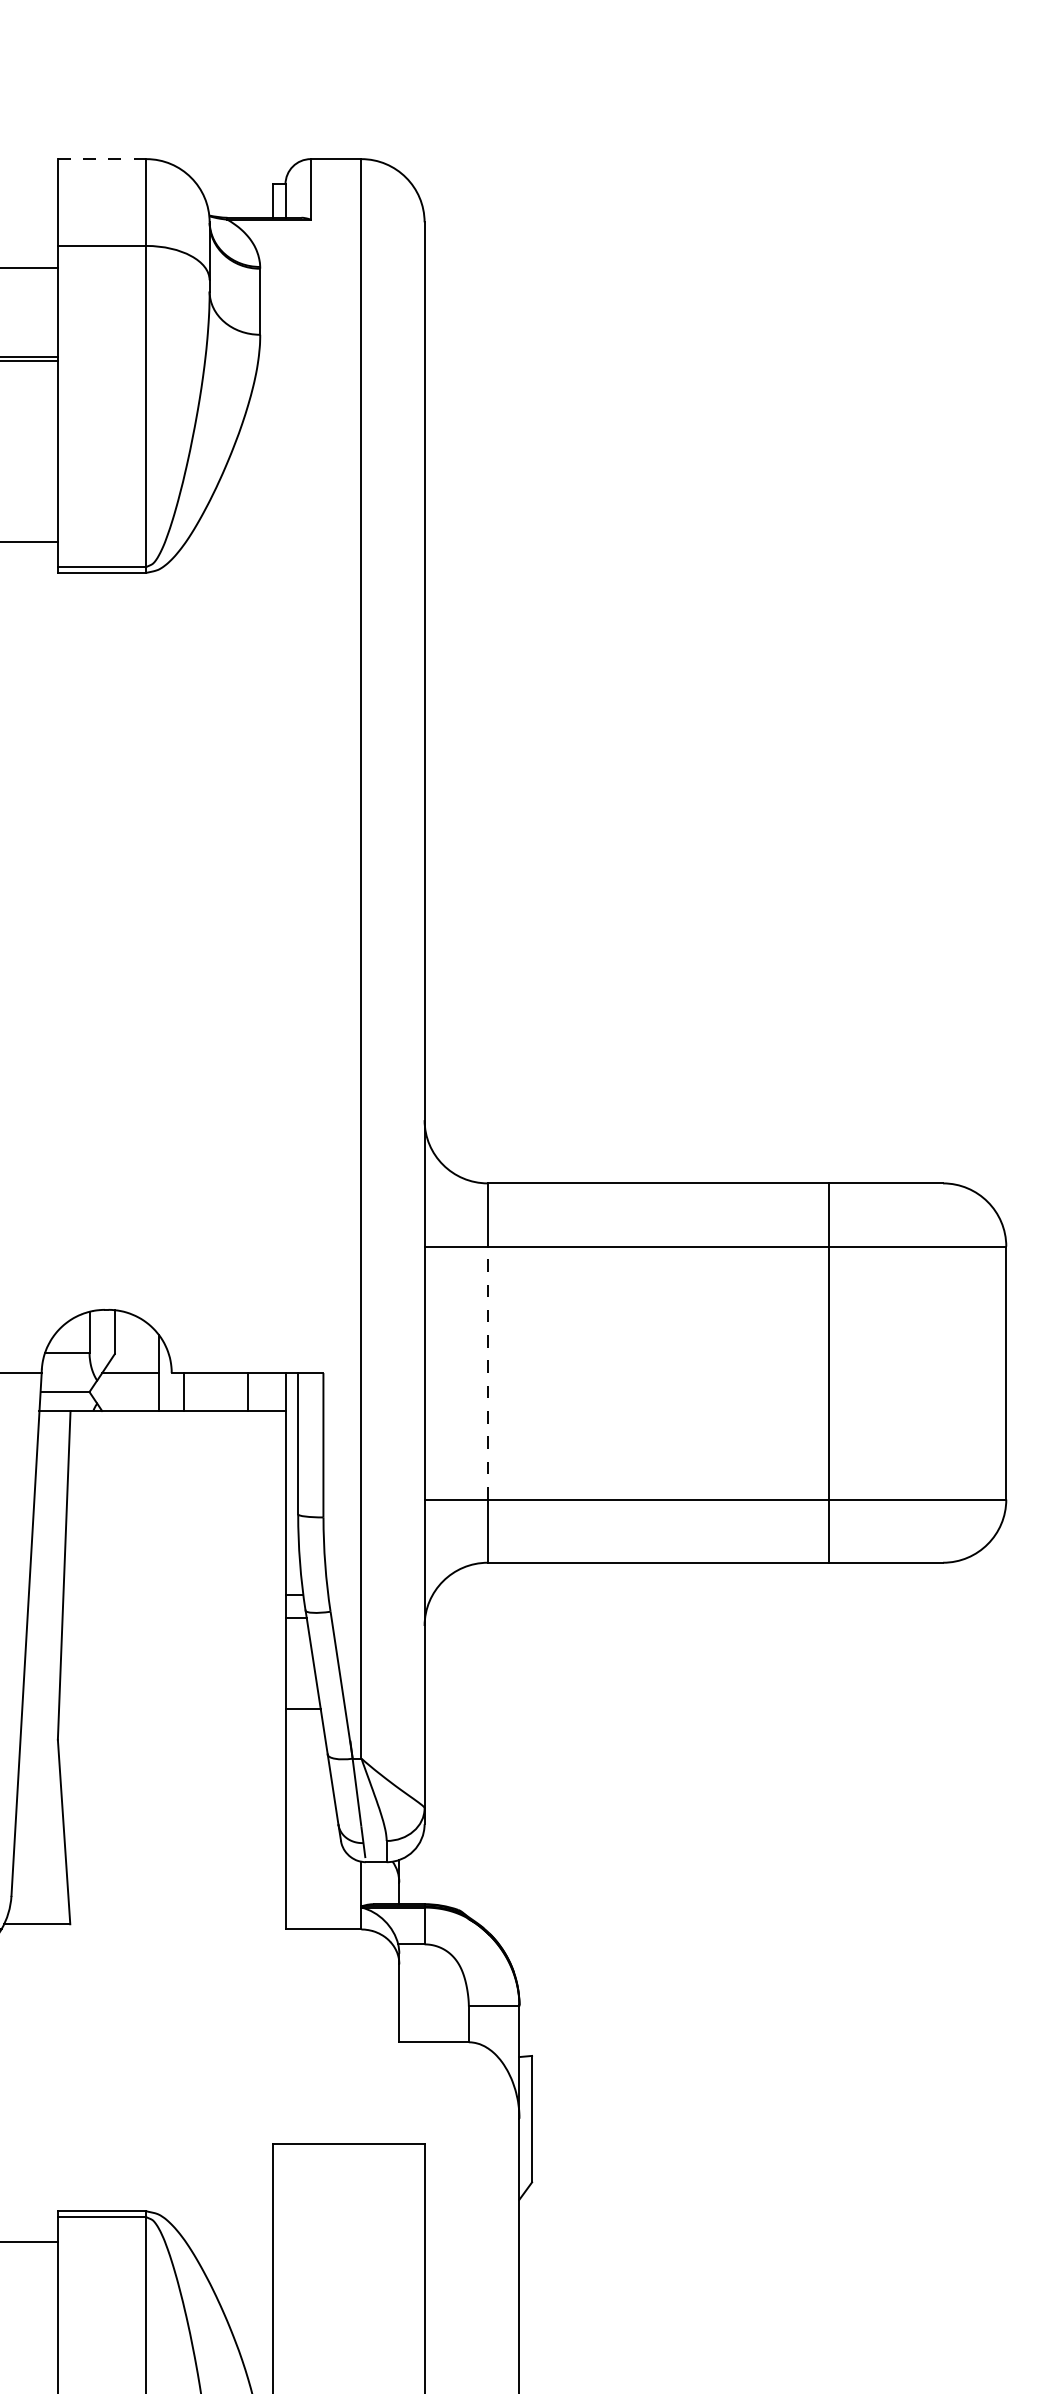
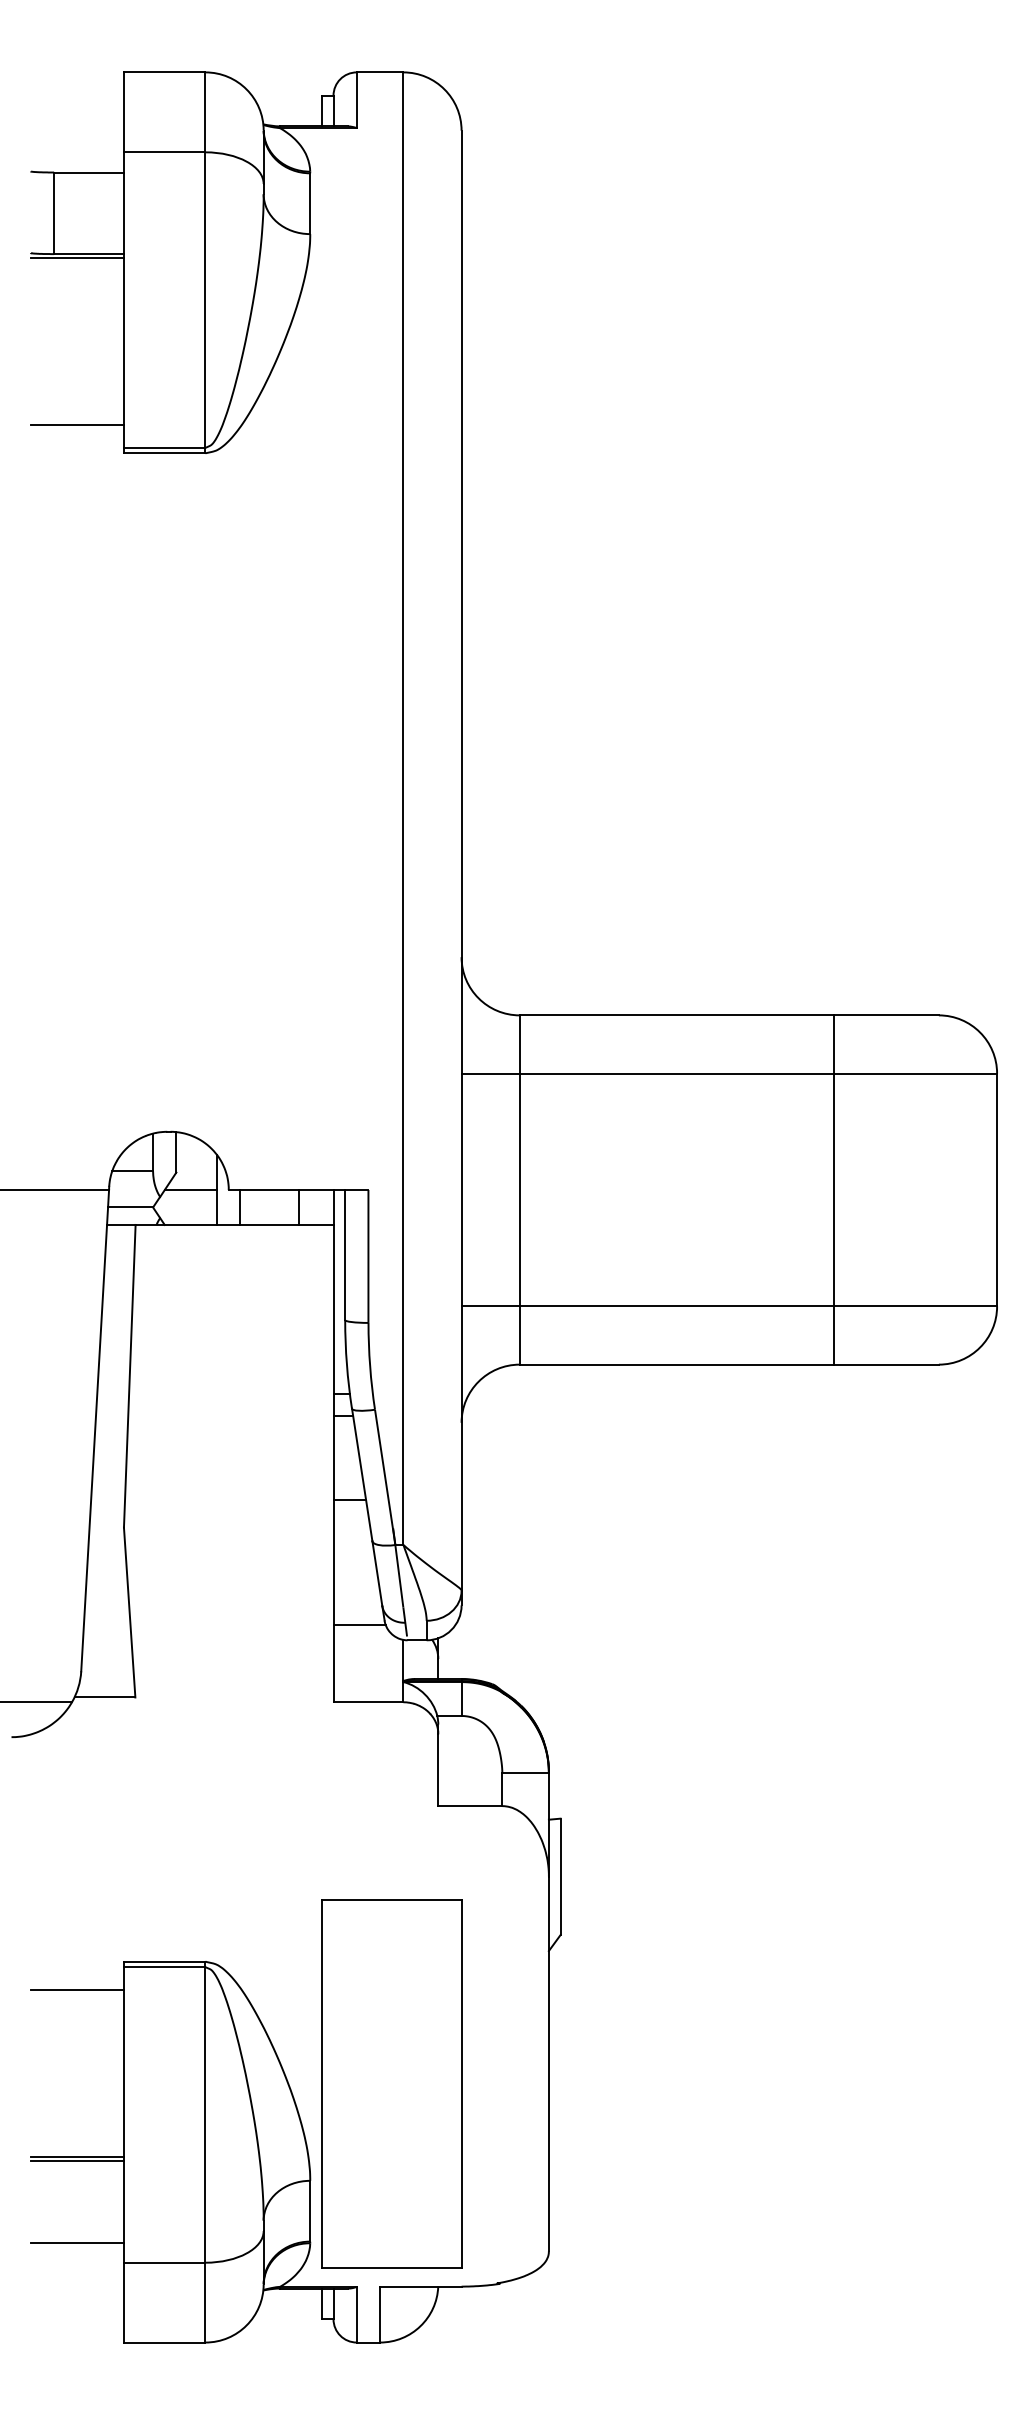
line: (101, 159) -> (164, 72), dashed -> solid
line: (487, 1372) -> (519, 1189), dashed -> solid
line: (313, 1846) -> (359, 1625), added

